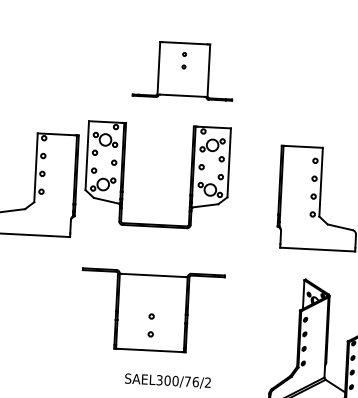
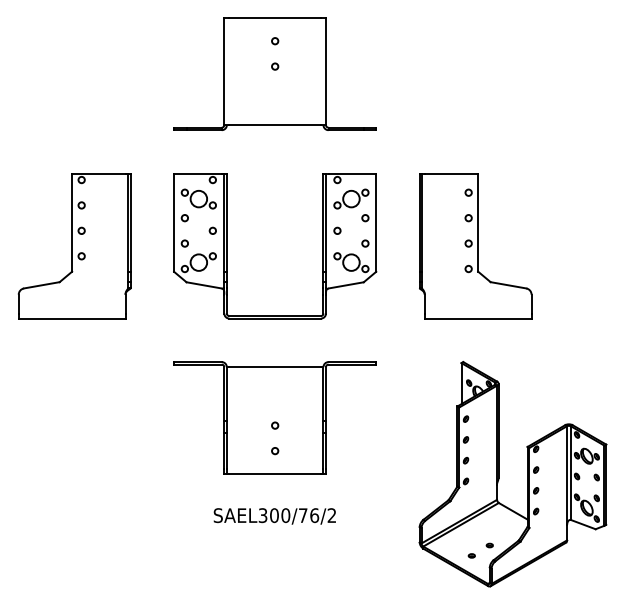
part: (183, 70) -> (274, 73), size x1.43
part: (190, 177) -> (322, 246), moved
part: (151, 310) -> (274, 417), moved

